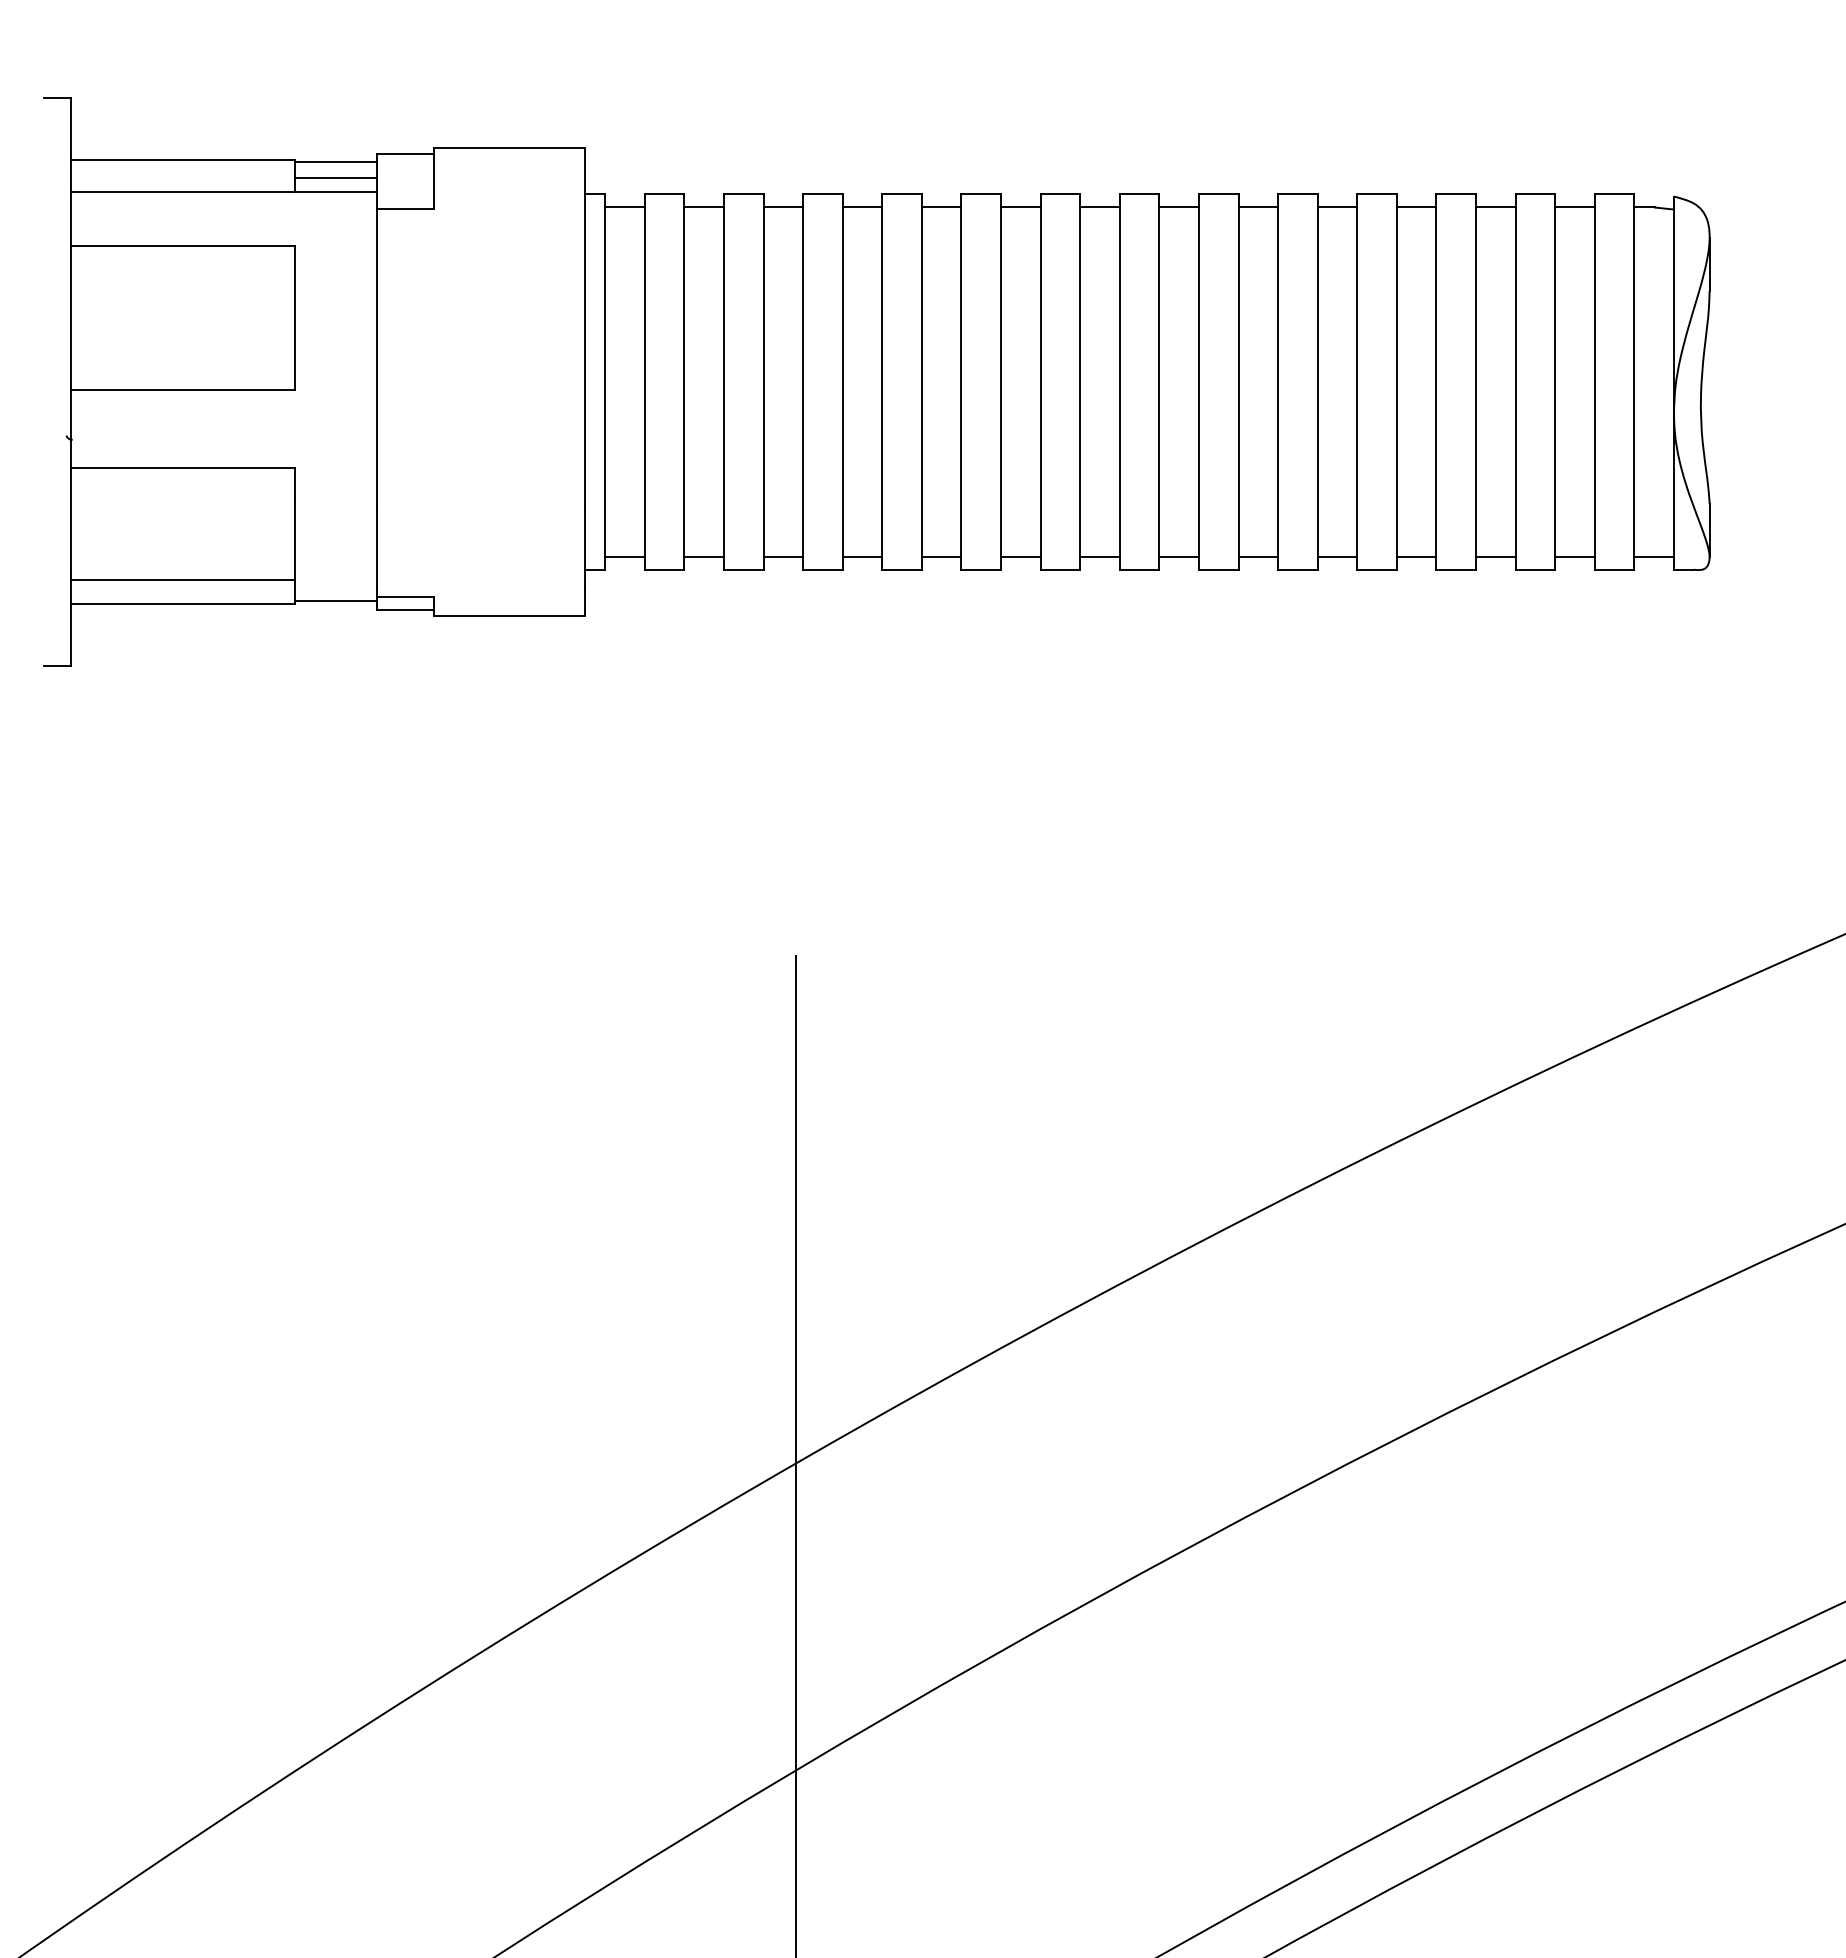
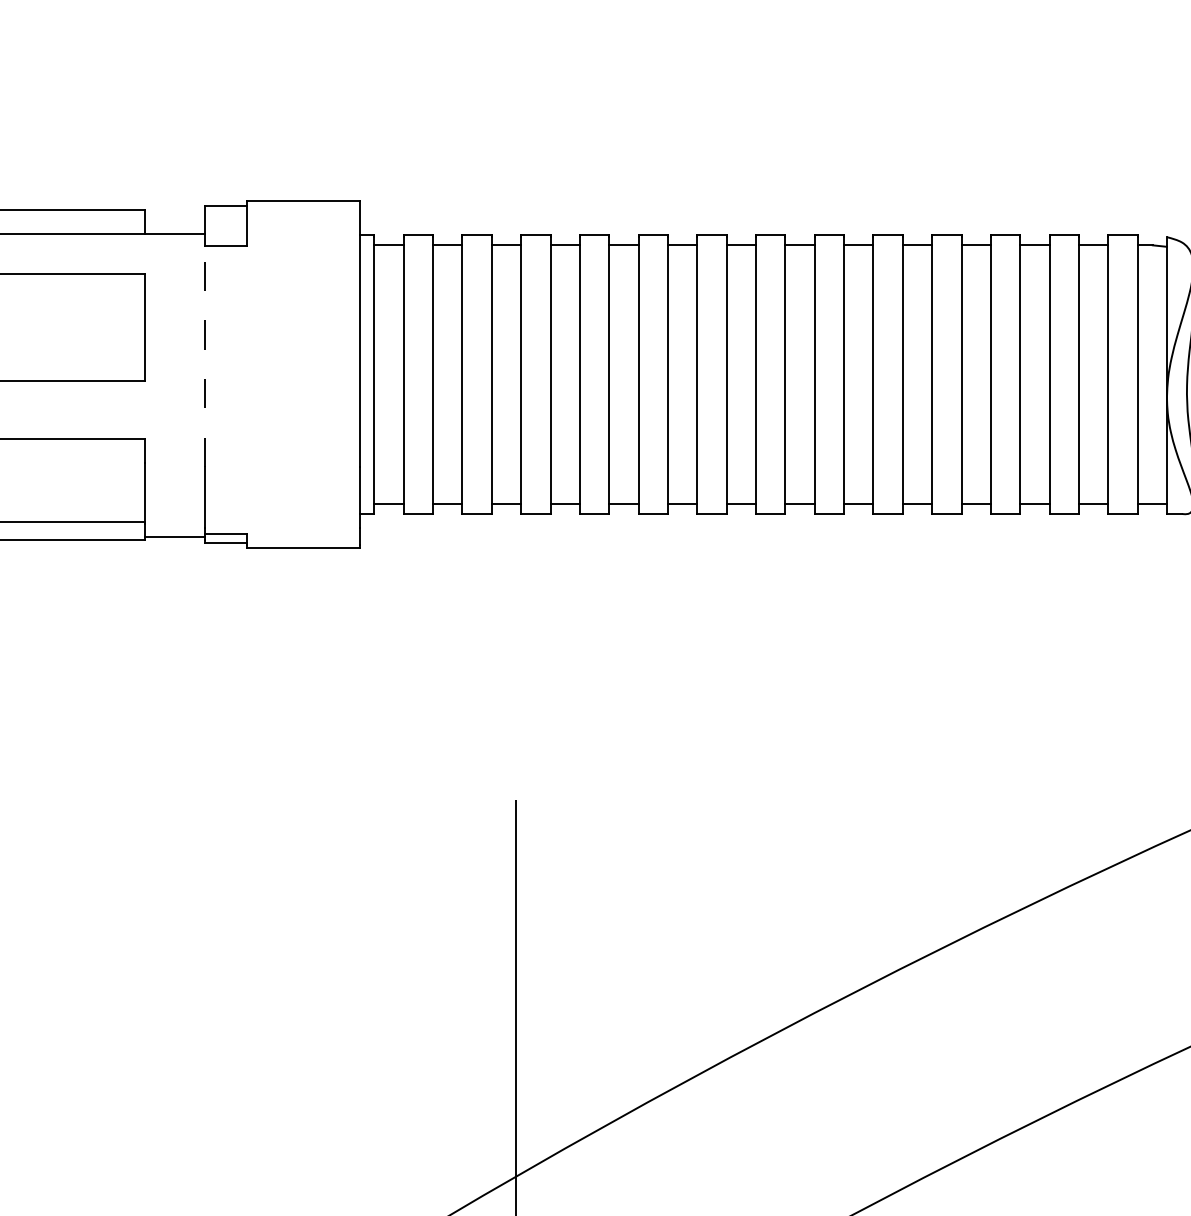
line: (335, 162) -> (174, 211), removed
line: (335, 178) -> (174, 223), removed
line: (376, 357) -> (204, 356), solid -> dashed

